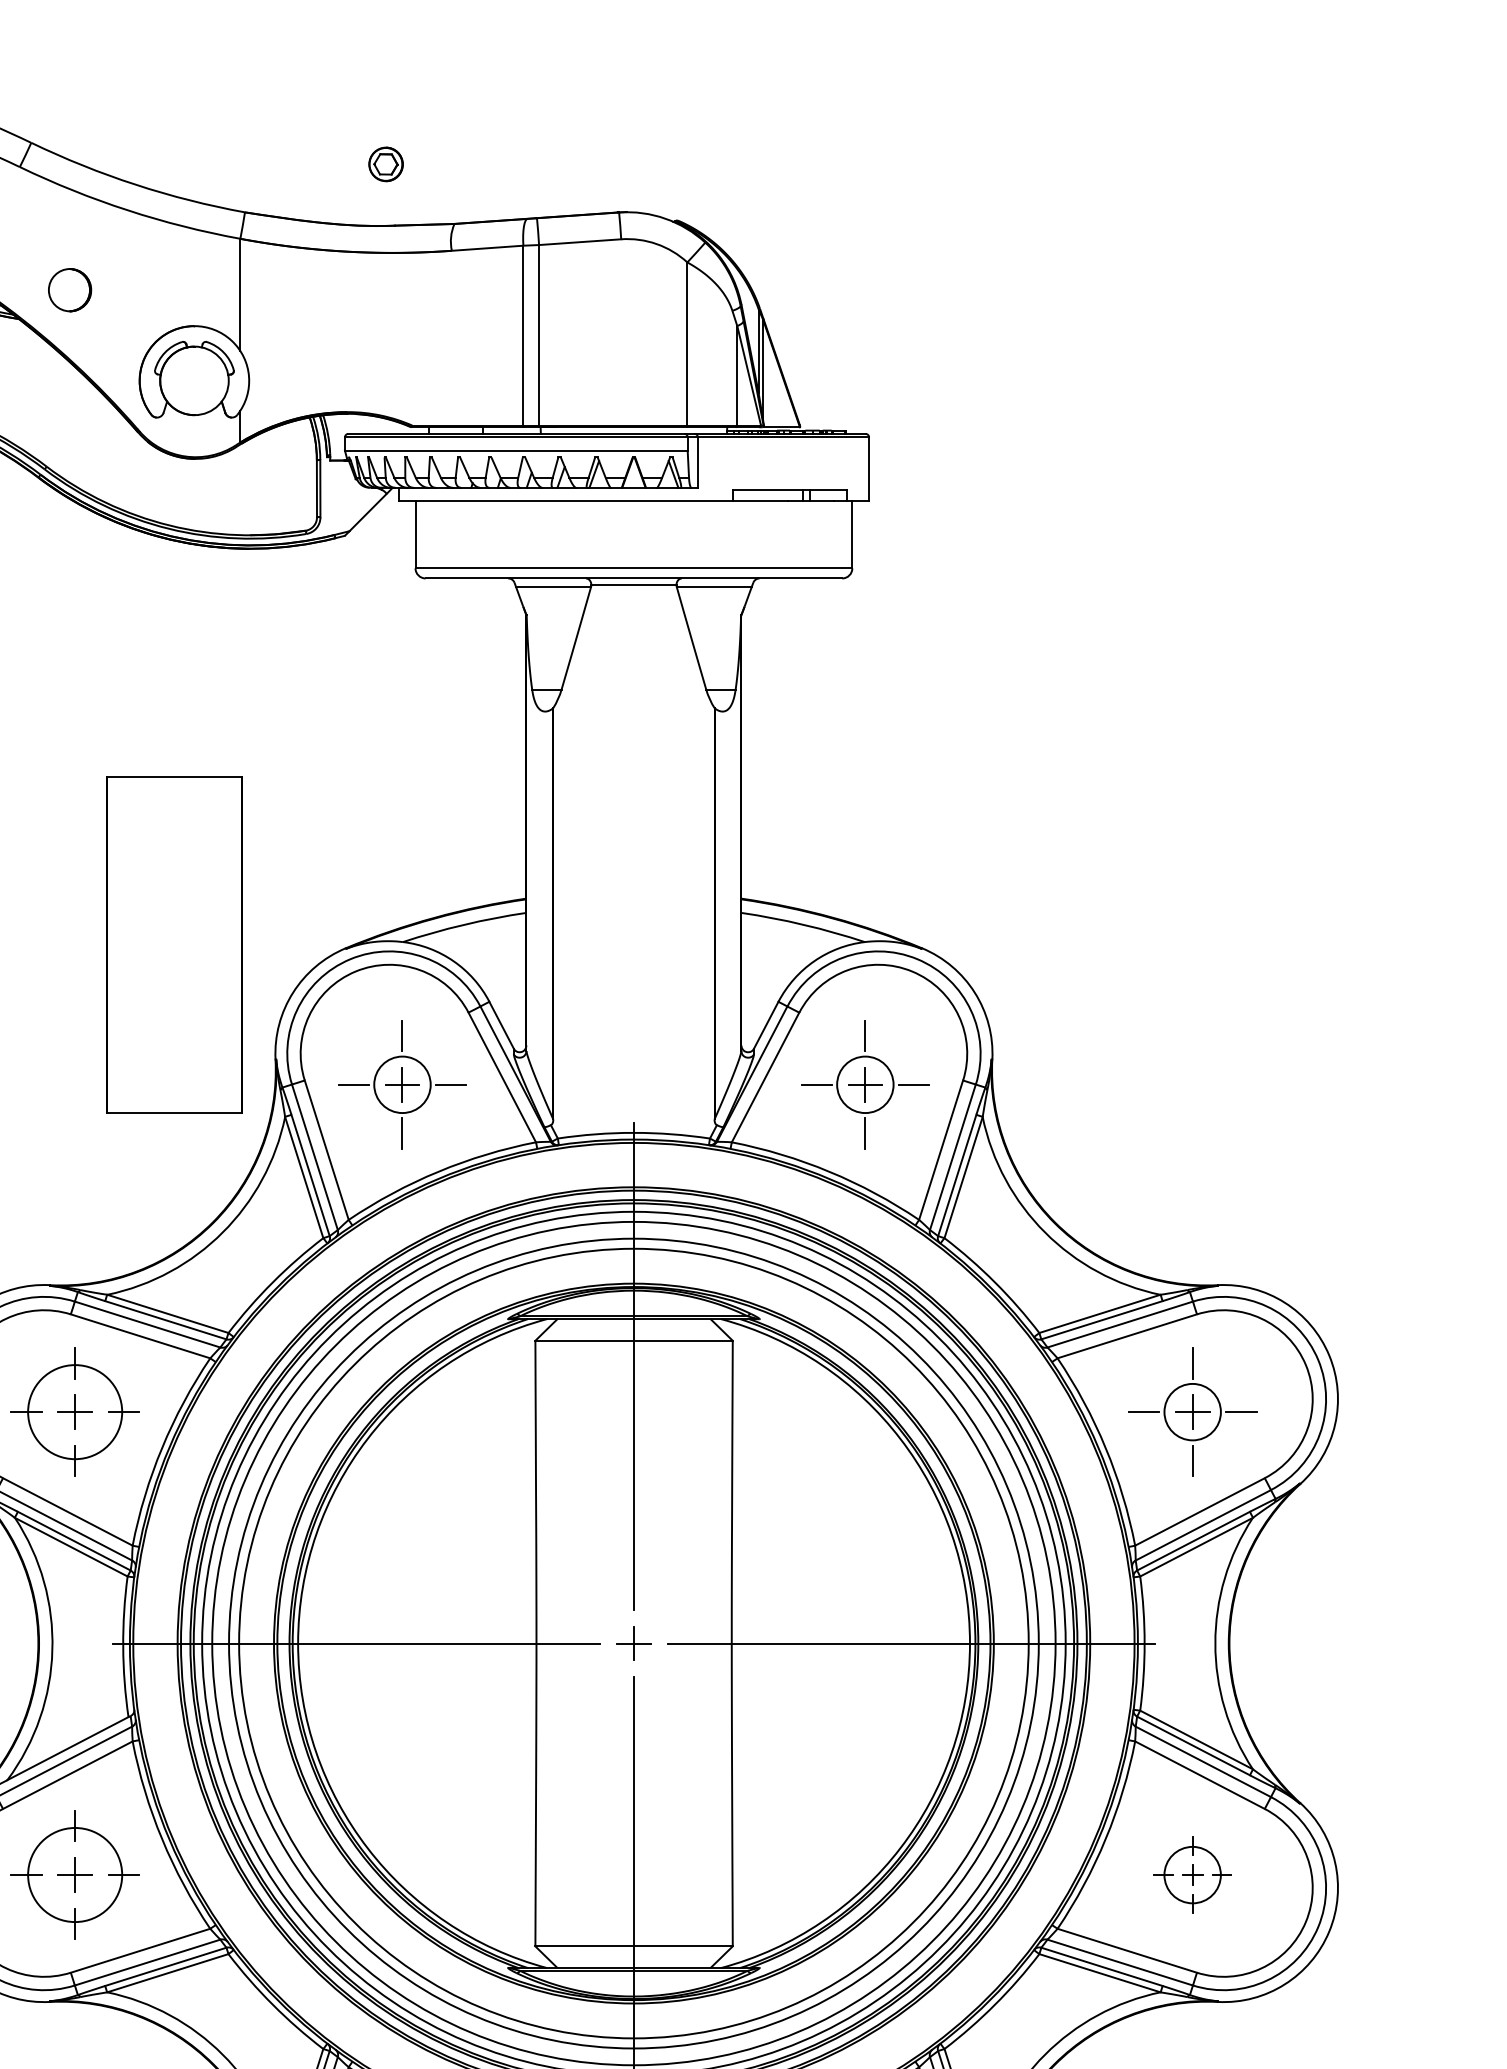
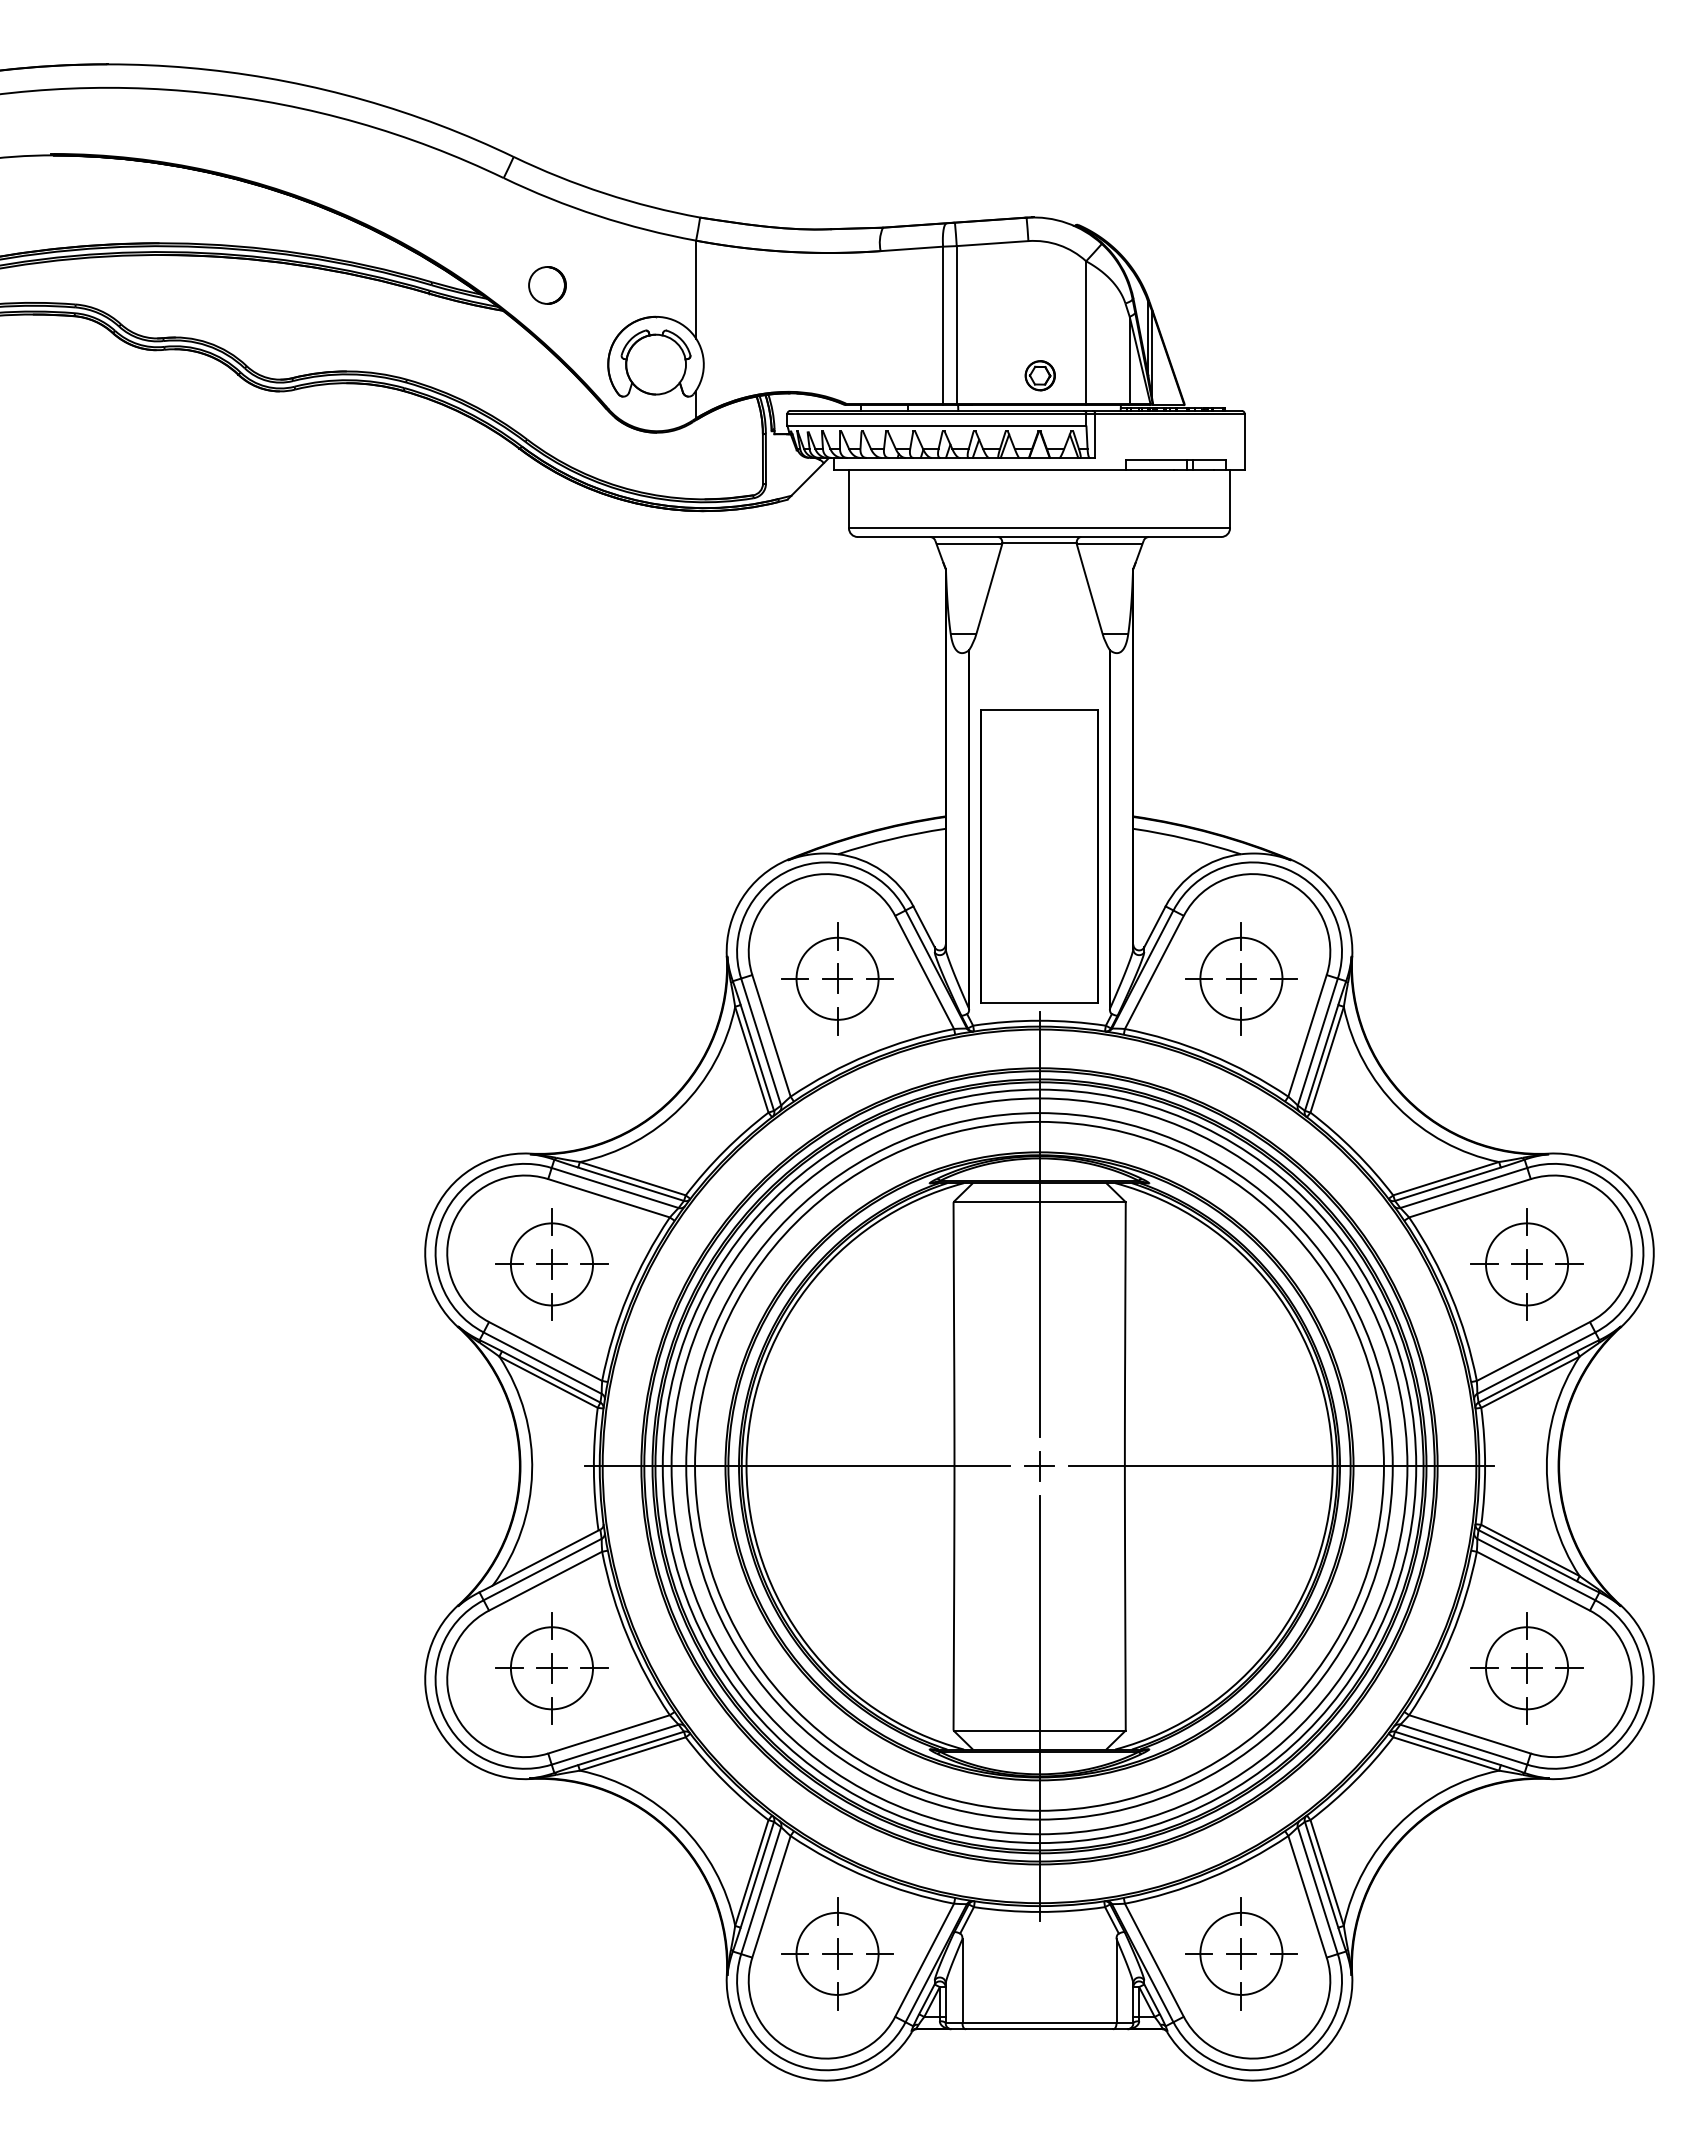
part: (385, 164) -> (1039, 375), moved
part: (174, 944) -> (1039, 856), moved
circle: (402, 1084) -> (837, 978), size x1.67
circle: (865, 1084) -> (1241, 978), size x1.67
circle: (1193, 1412) -> (1527, 1264), size x1.67
part: (1192, 1875) -> (1526, 1668), size x1.67

